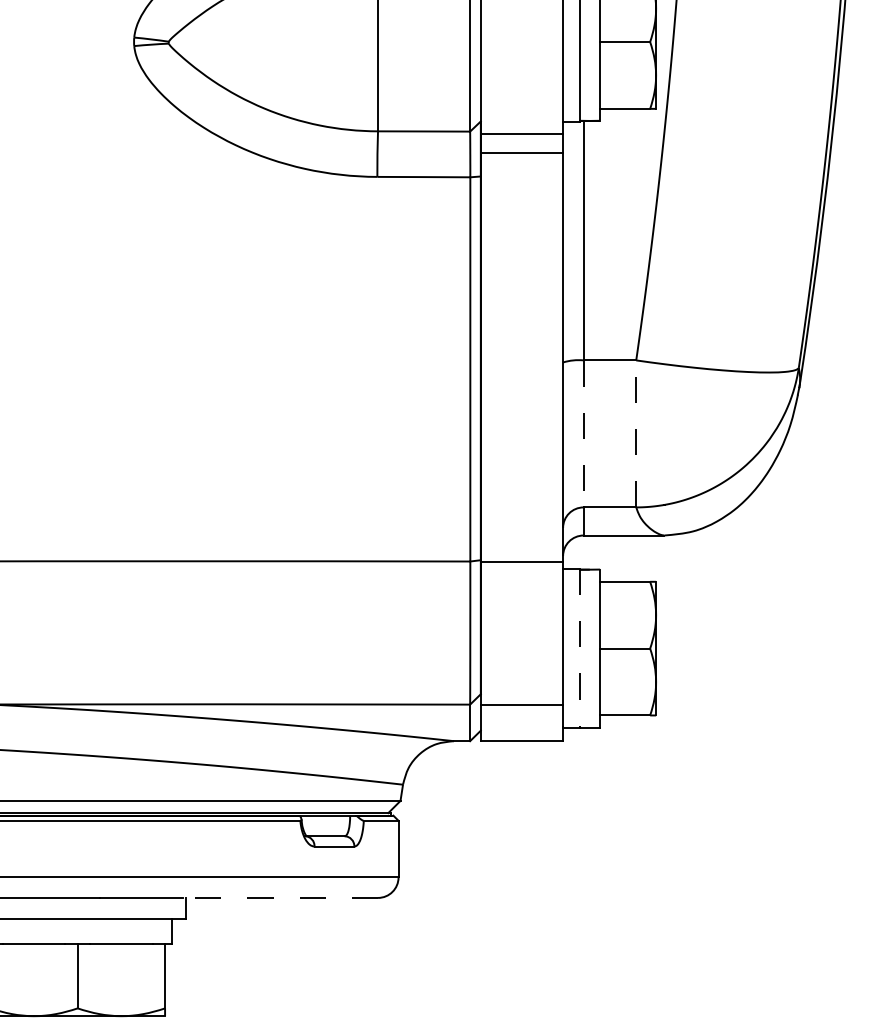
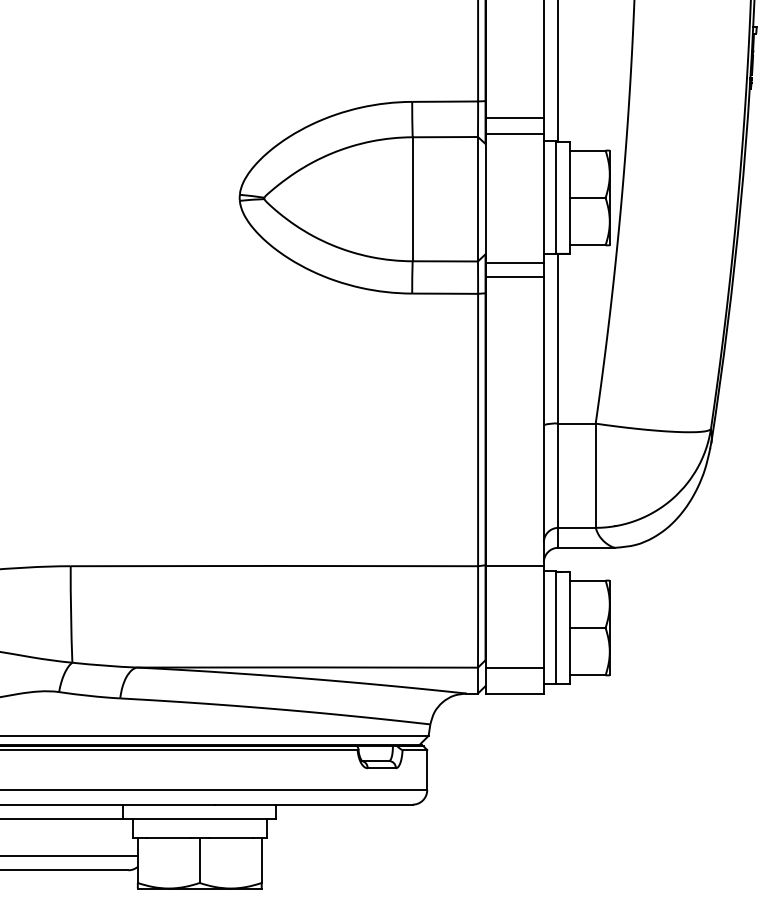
line: (635, 433) -> (595, 475), dashed -> solid
line: (583, 434) -> (558, 476), dashed -> solid
line: (579, 649) -> (555, 628), dashed -> solid
line: (280, 897) -> (343, 804), dashed -> solid

